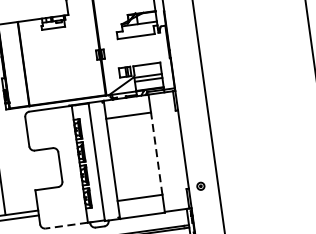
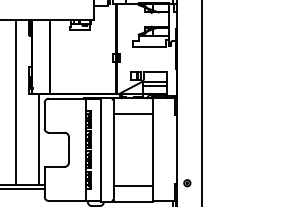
line: (156, 153) -> (153, 149), dashed -> solid
line: (25, 159) -> (39, 139), added
line: (66, 226) -> (67, 201), dashed -> solid

